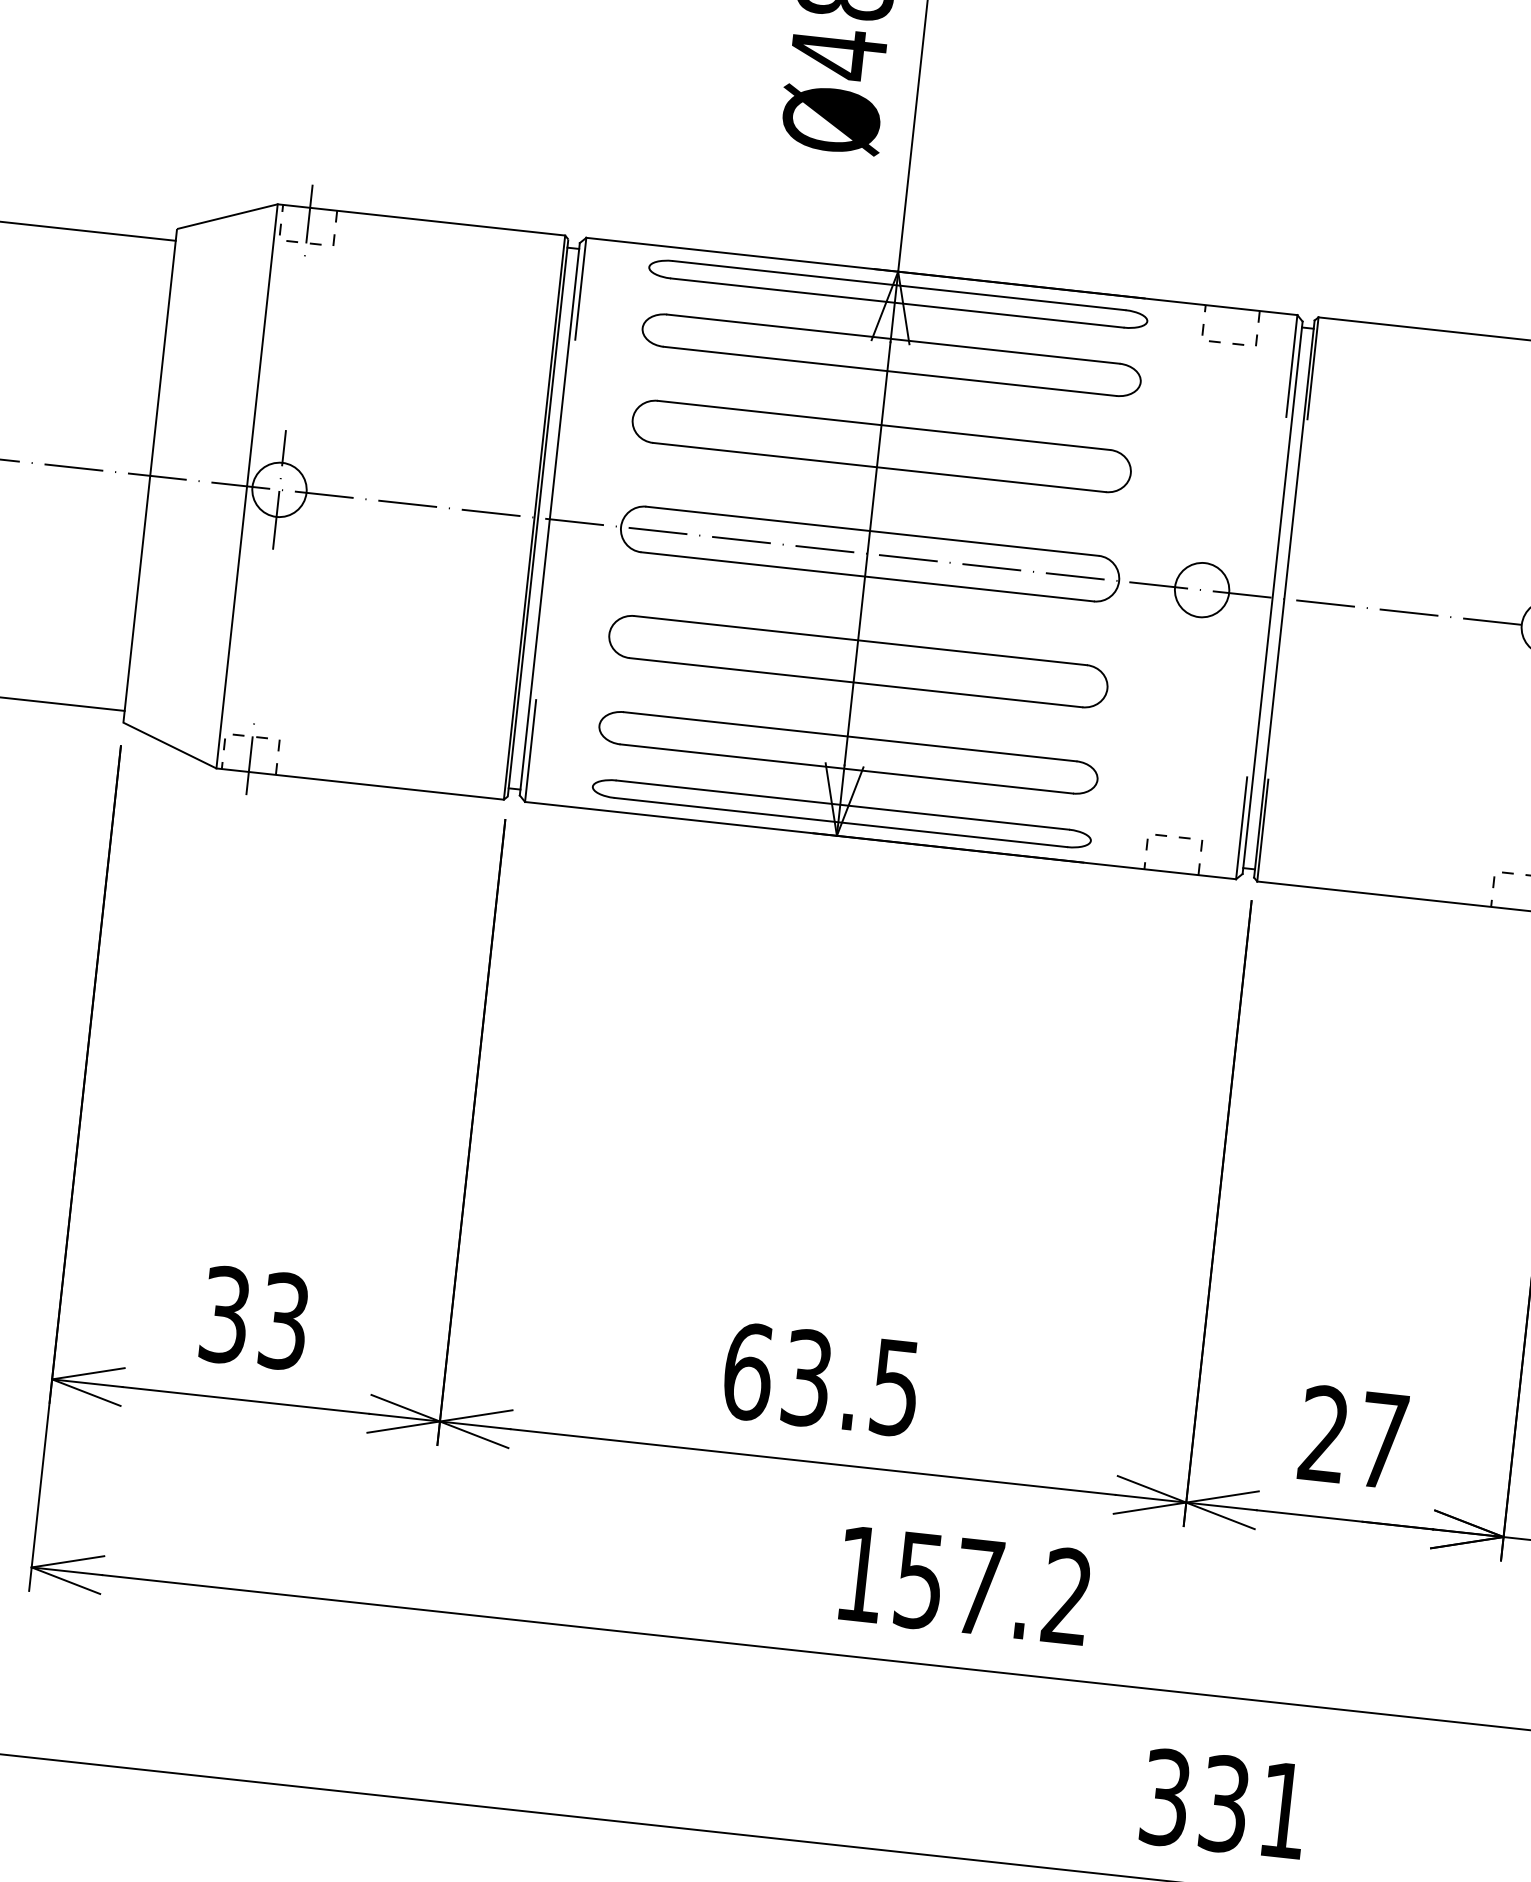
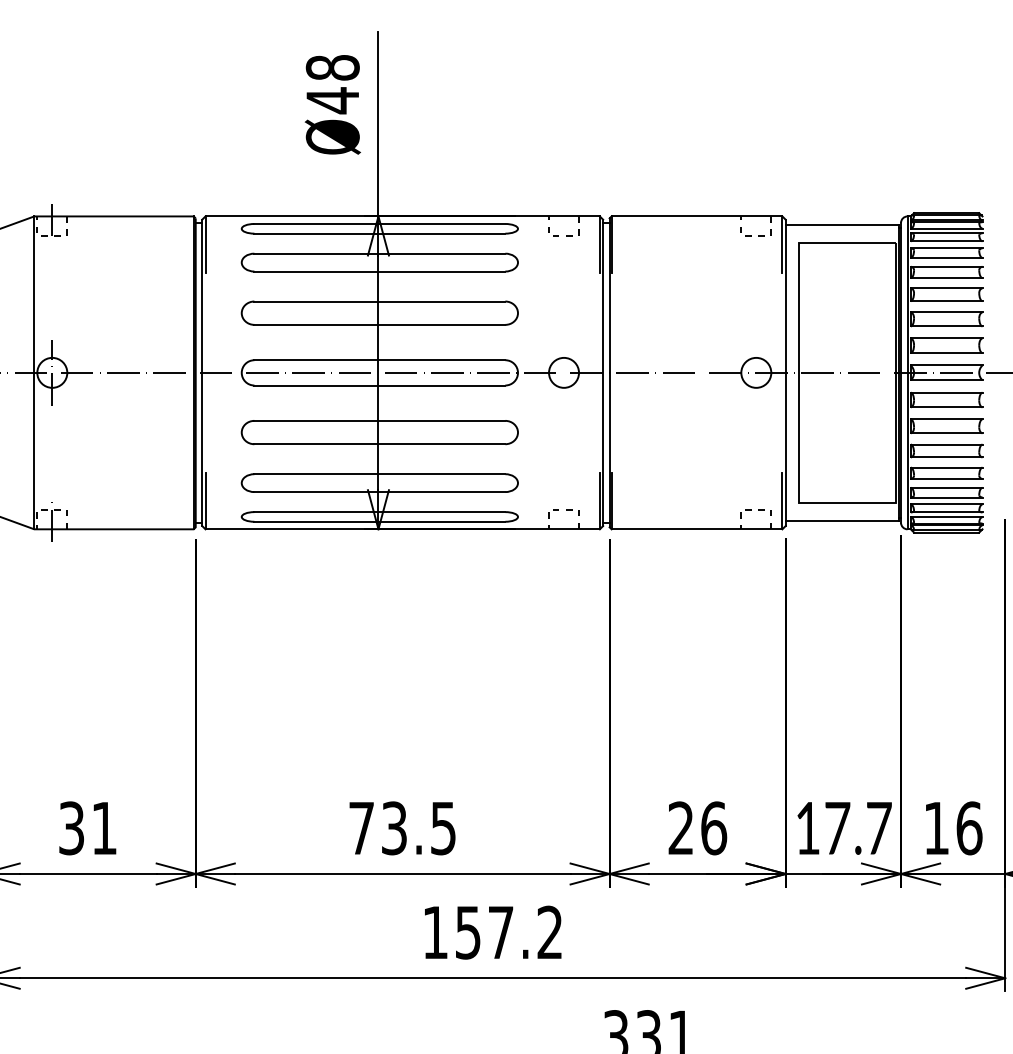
text: (284, 1321) -> (104, 828), 33 -> 31
text: (747, 1371) -> (361, 828), 63.5 -> 73.5
text: (1384, 1441) -> (714, 828), 27 -> 26

